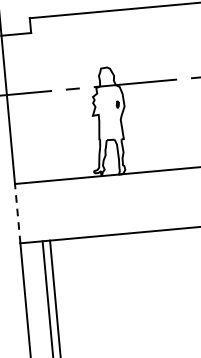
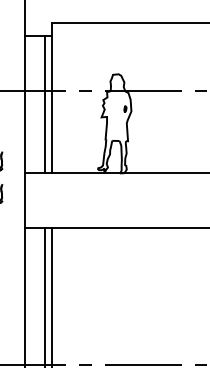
line: (38, 106) -> (52, 104), added
line: (30, 107) -> (45, 104), added
line: (17, 213) -> (24, 200), dashed -> solid

